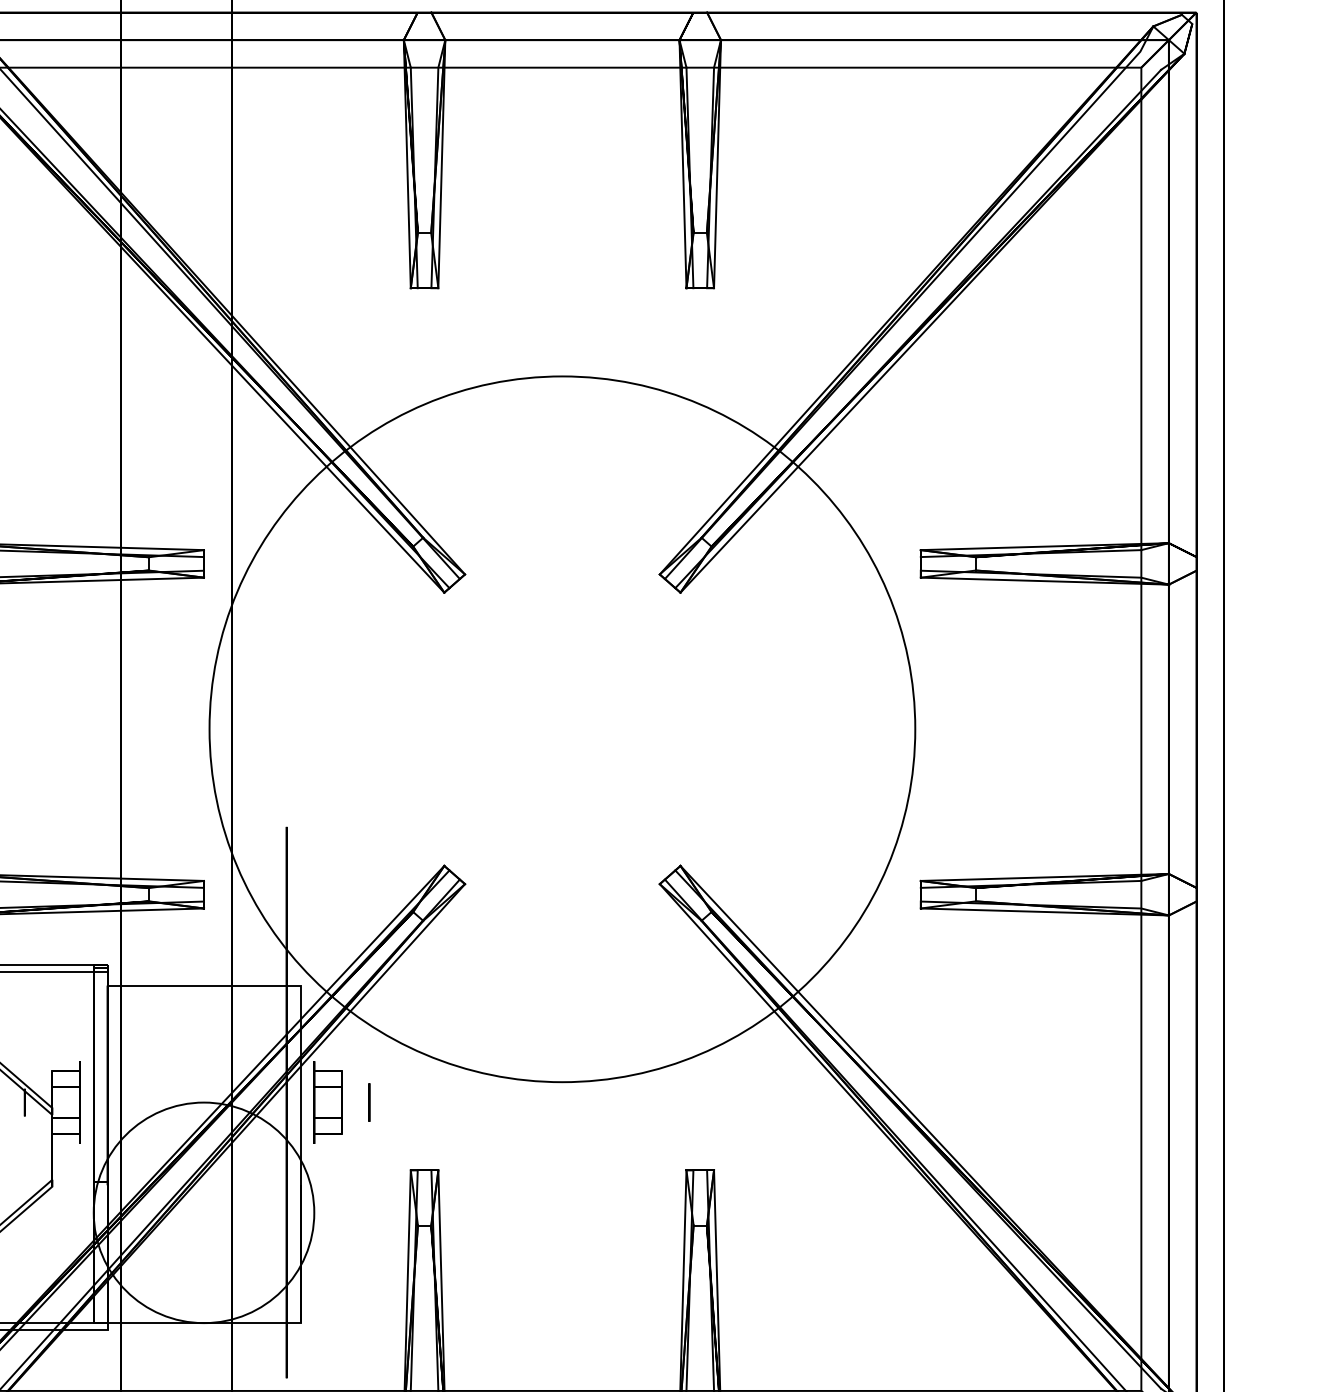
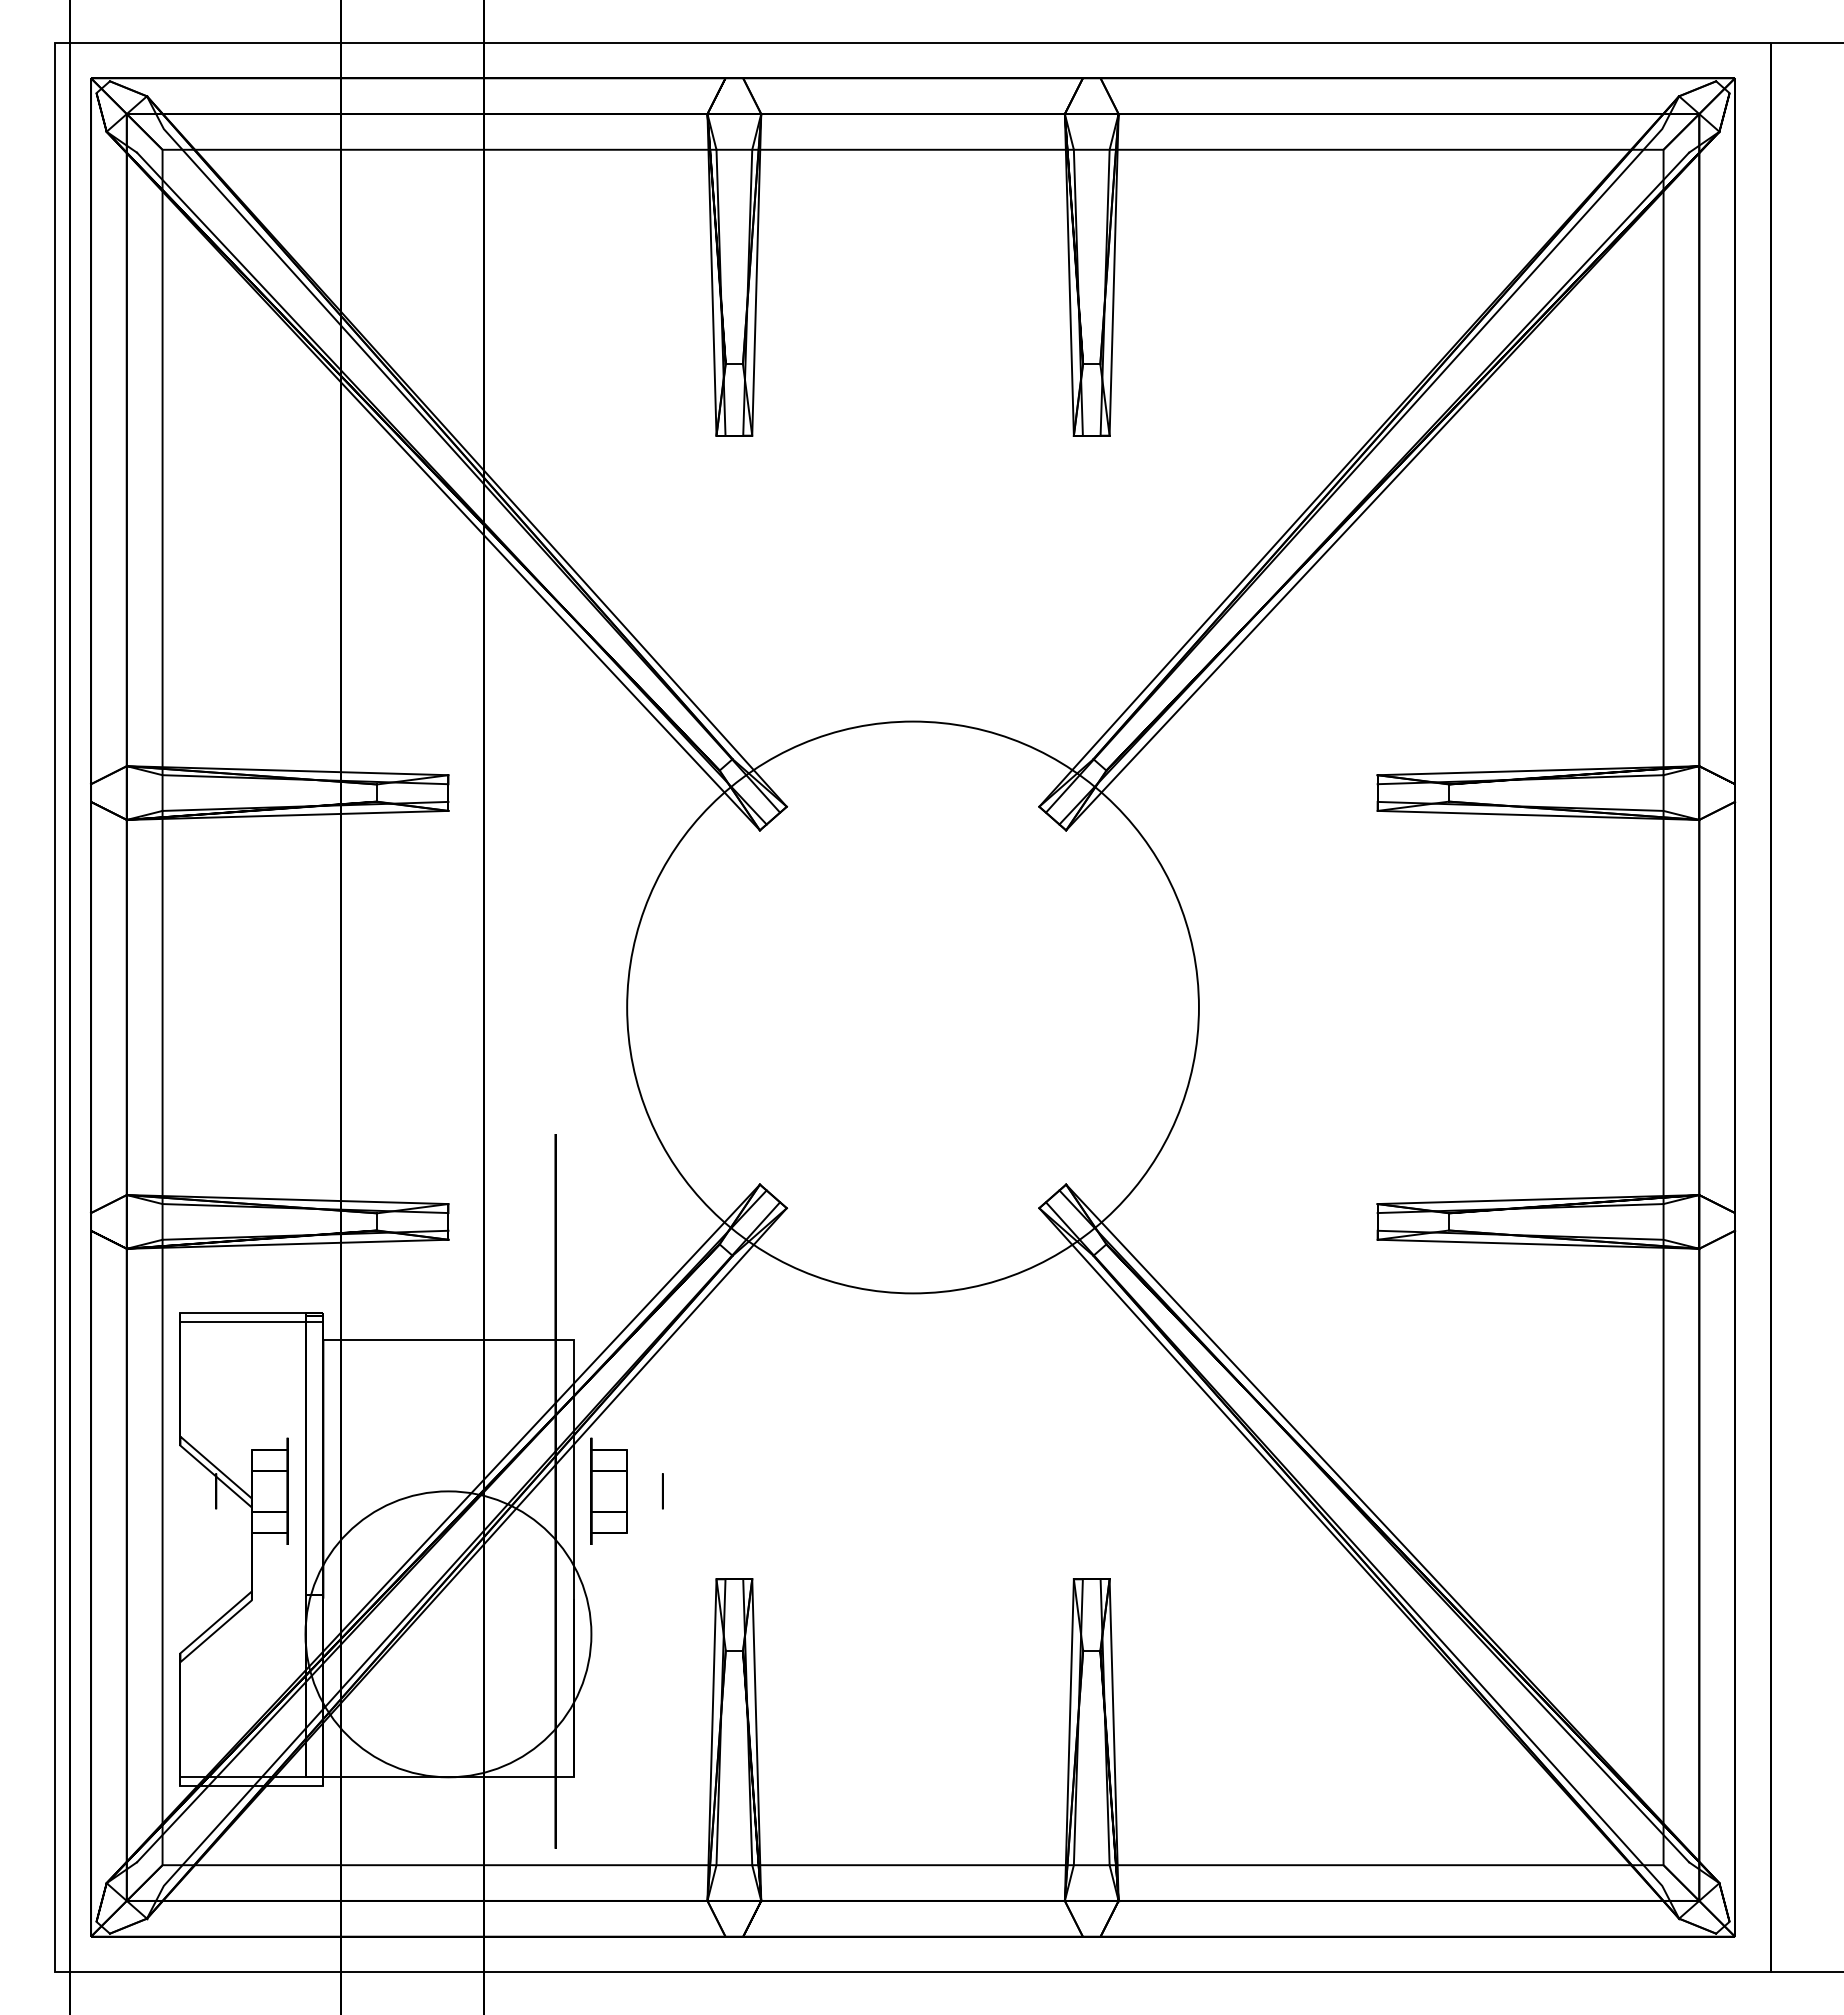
circle: (561, 729) -> (912, 1007), size x0.62
circle: (369, 1102) -> (662, 1491), size x0.71

